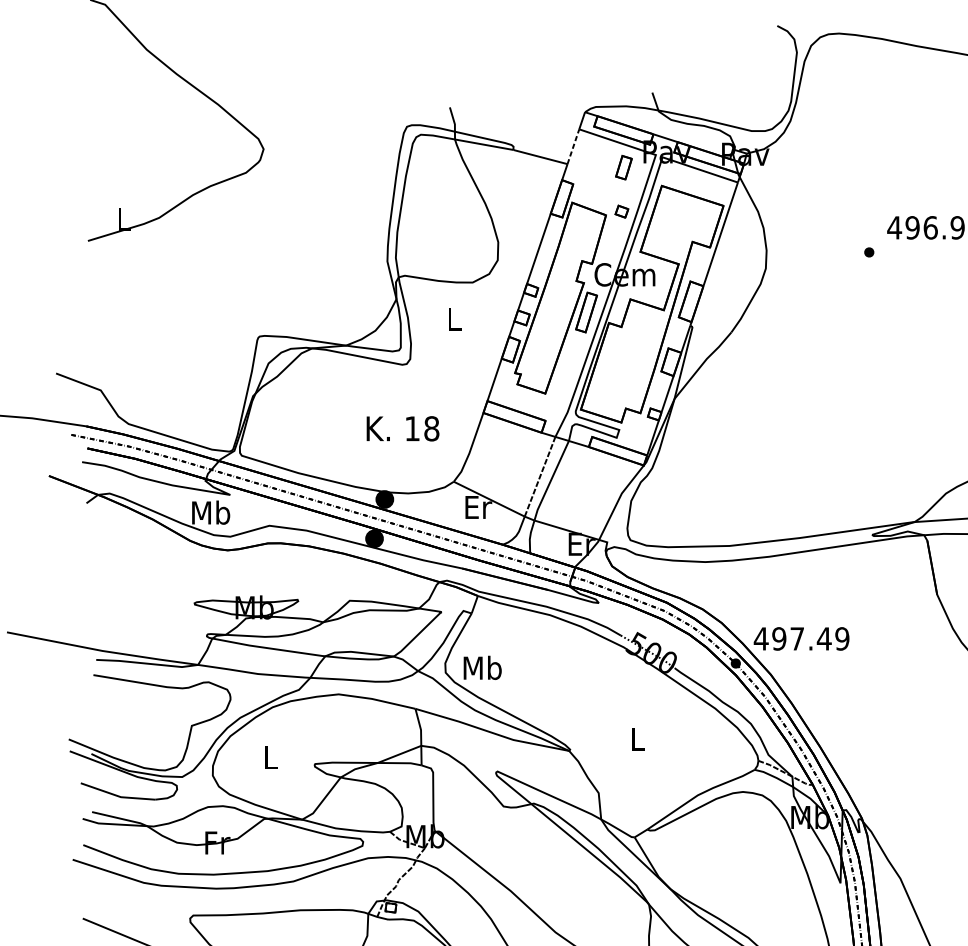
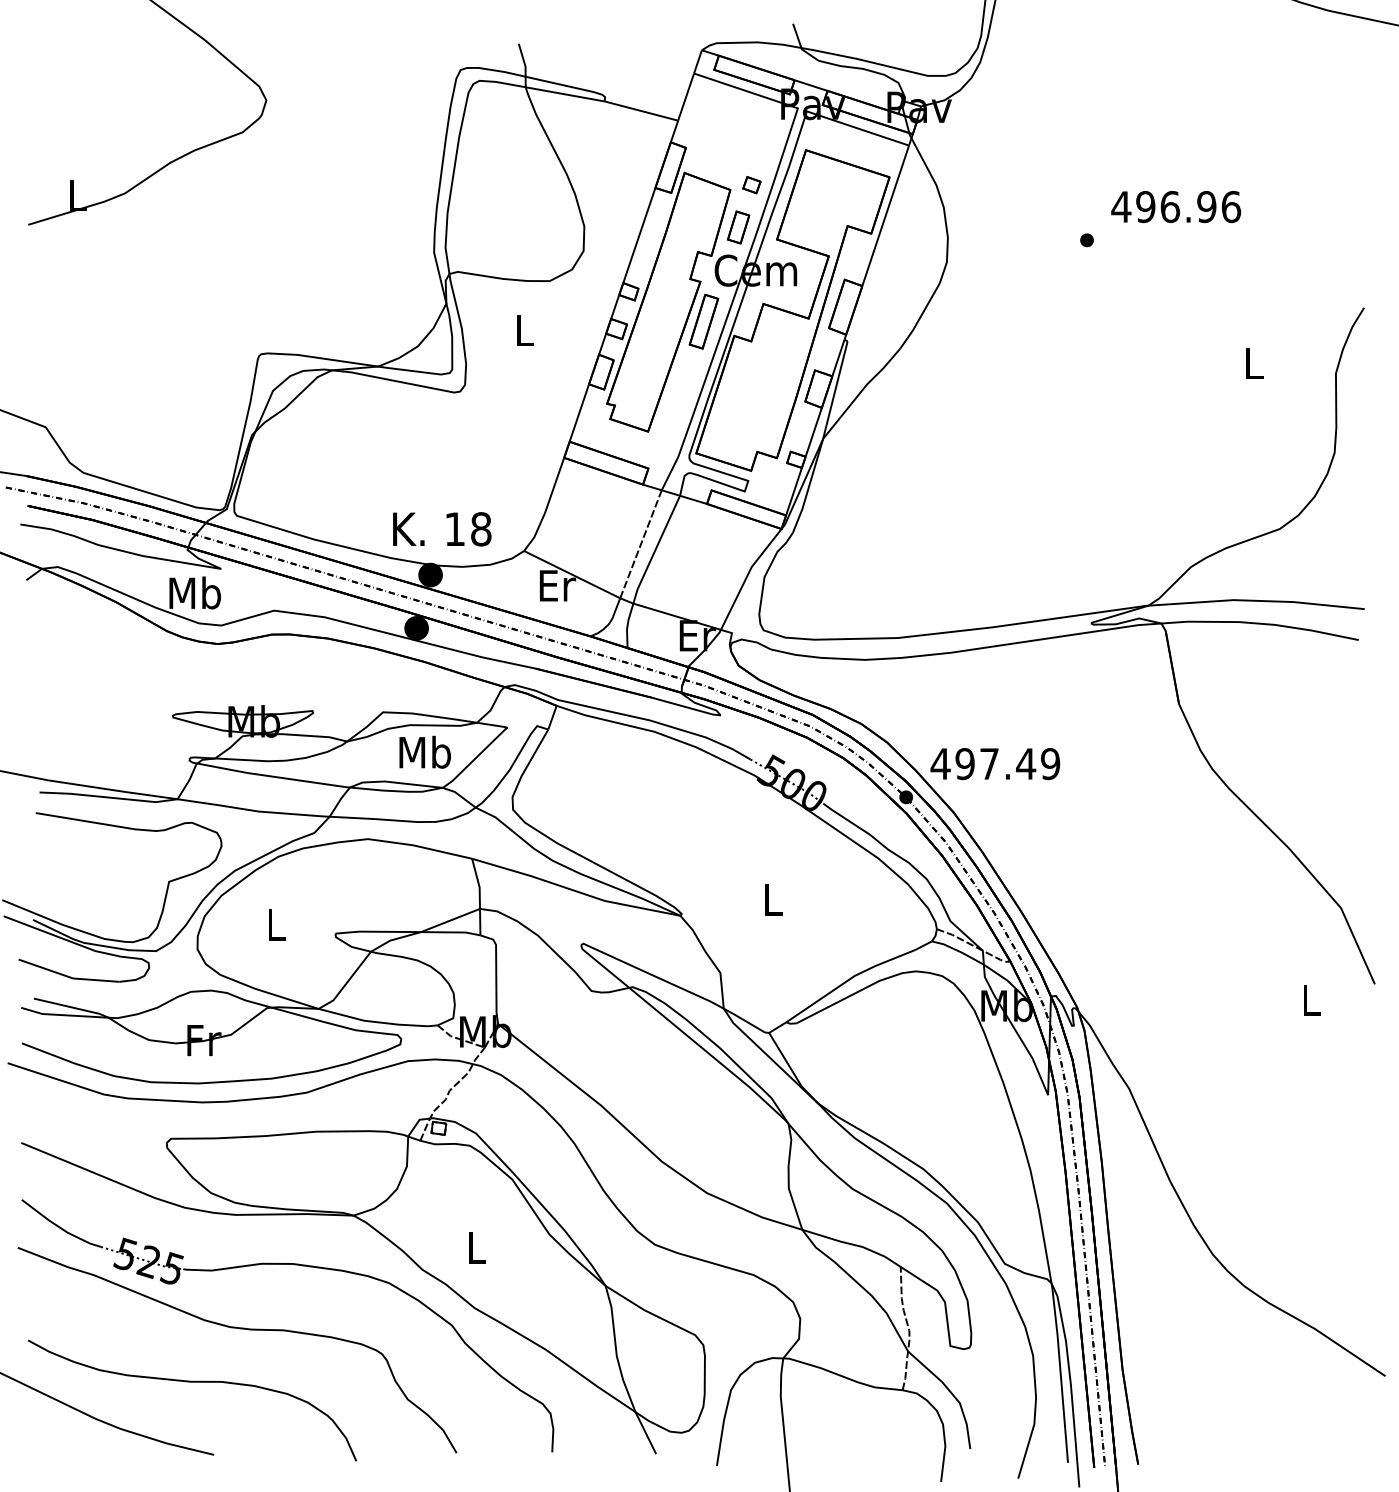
line: (573, 147) -> (686, 97), dashed -> solid
part: (623, 167) -> (738, 227), moved
text: (403, 428) -> (442, 529), moved
text: (482, 667) -> (424, 751), moved

